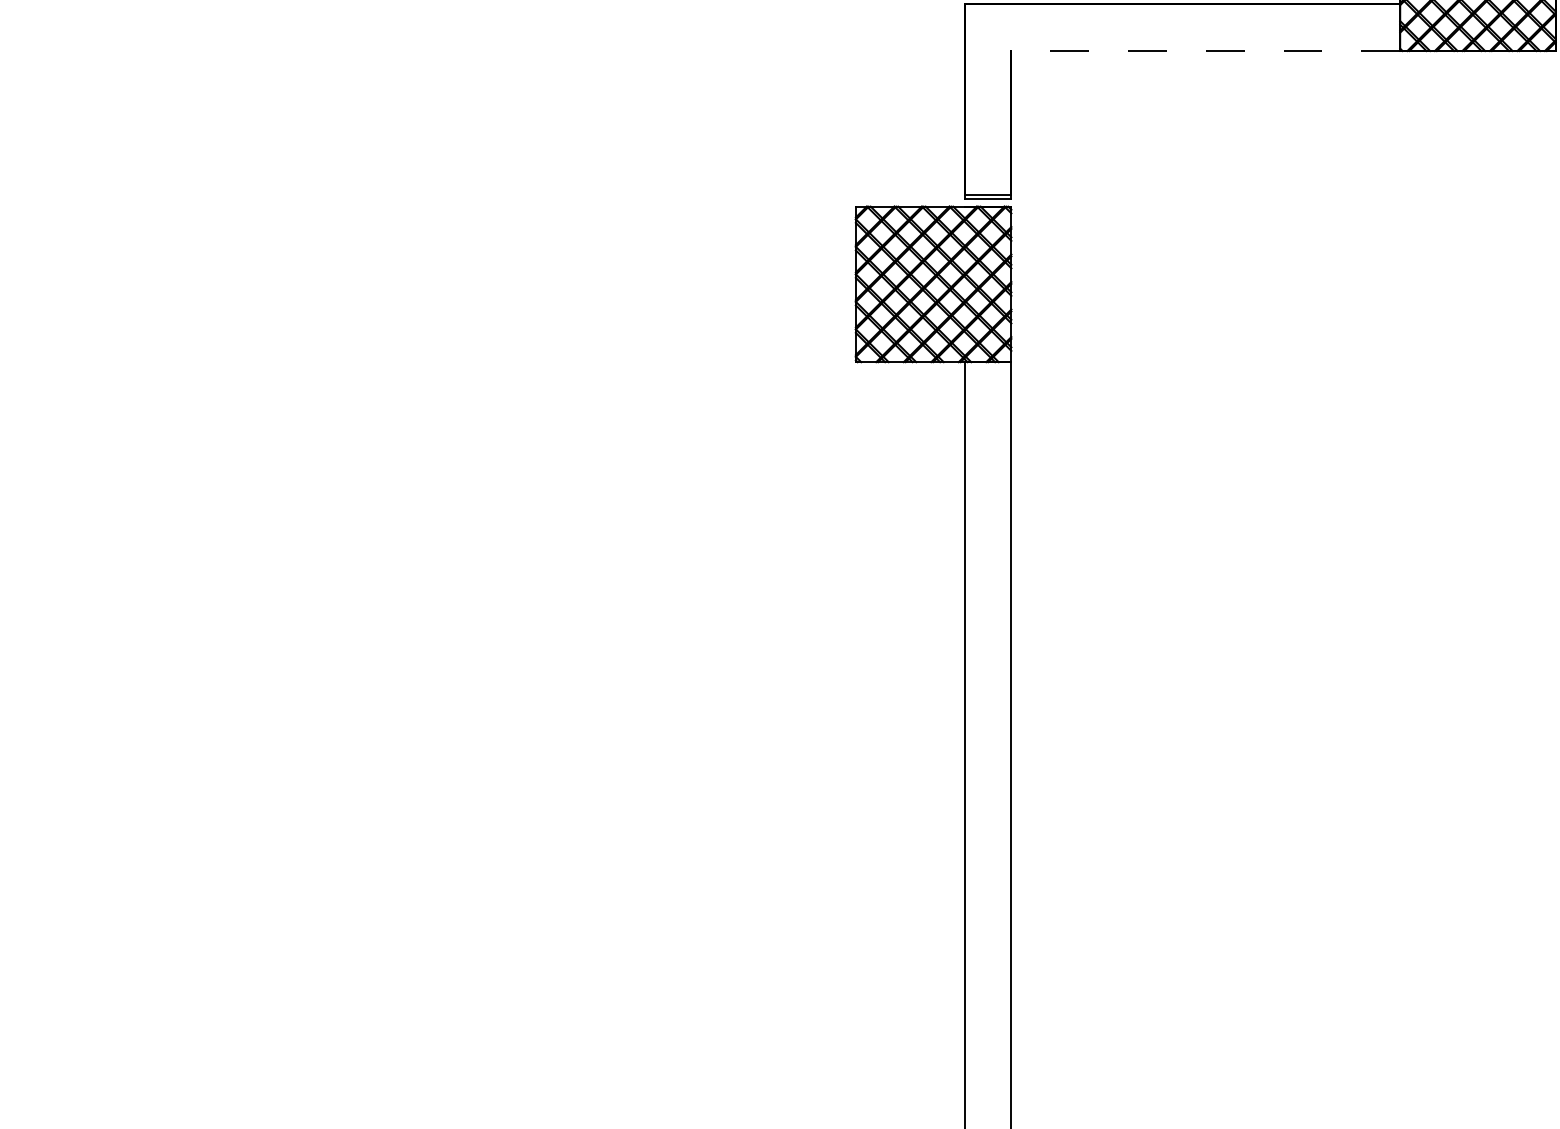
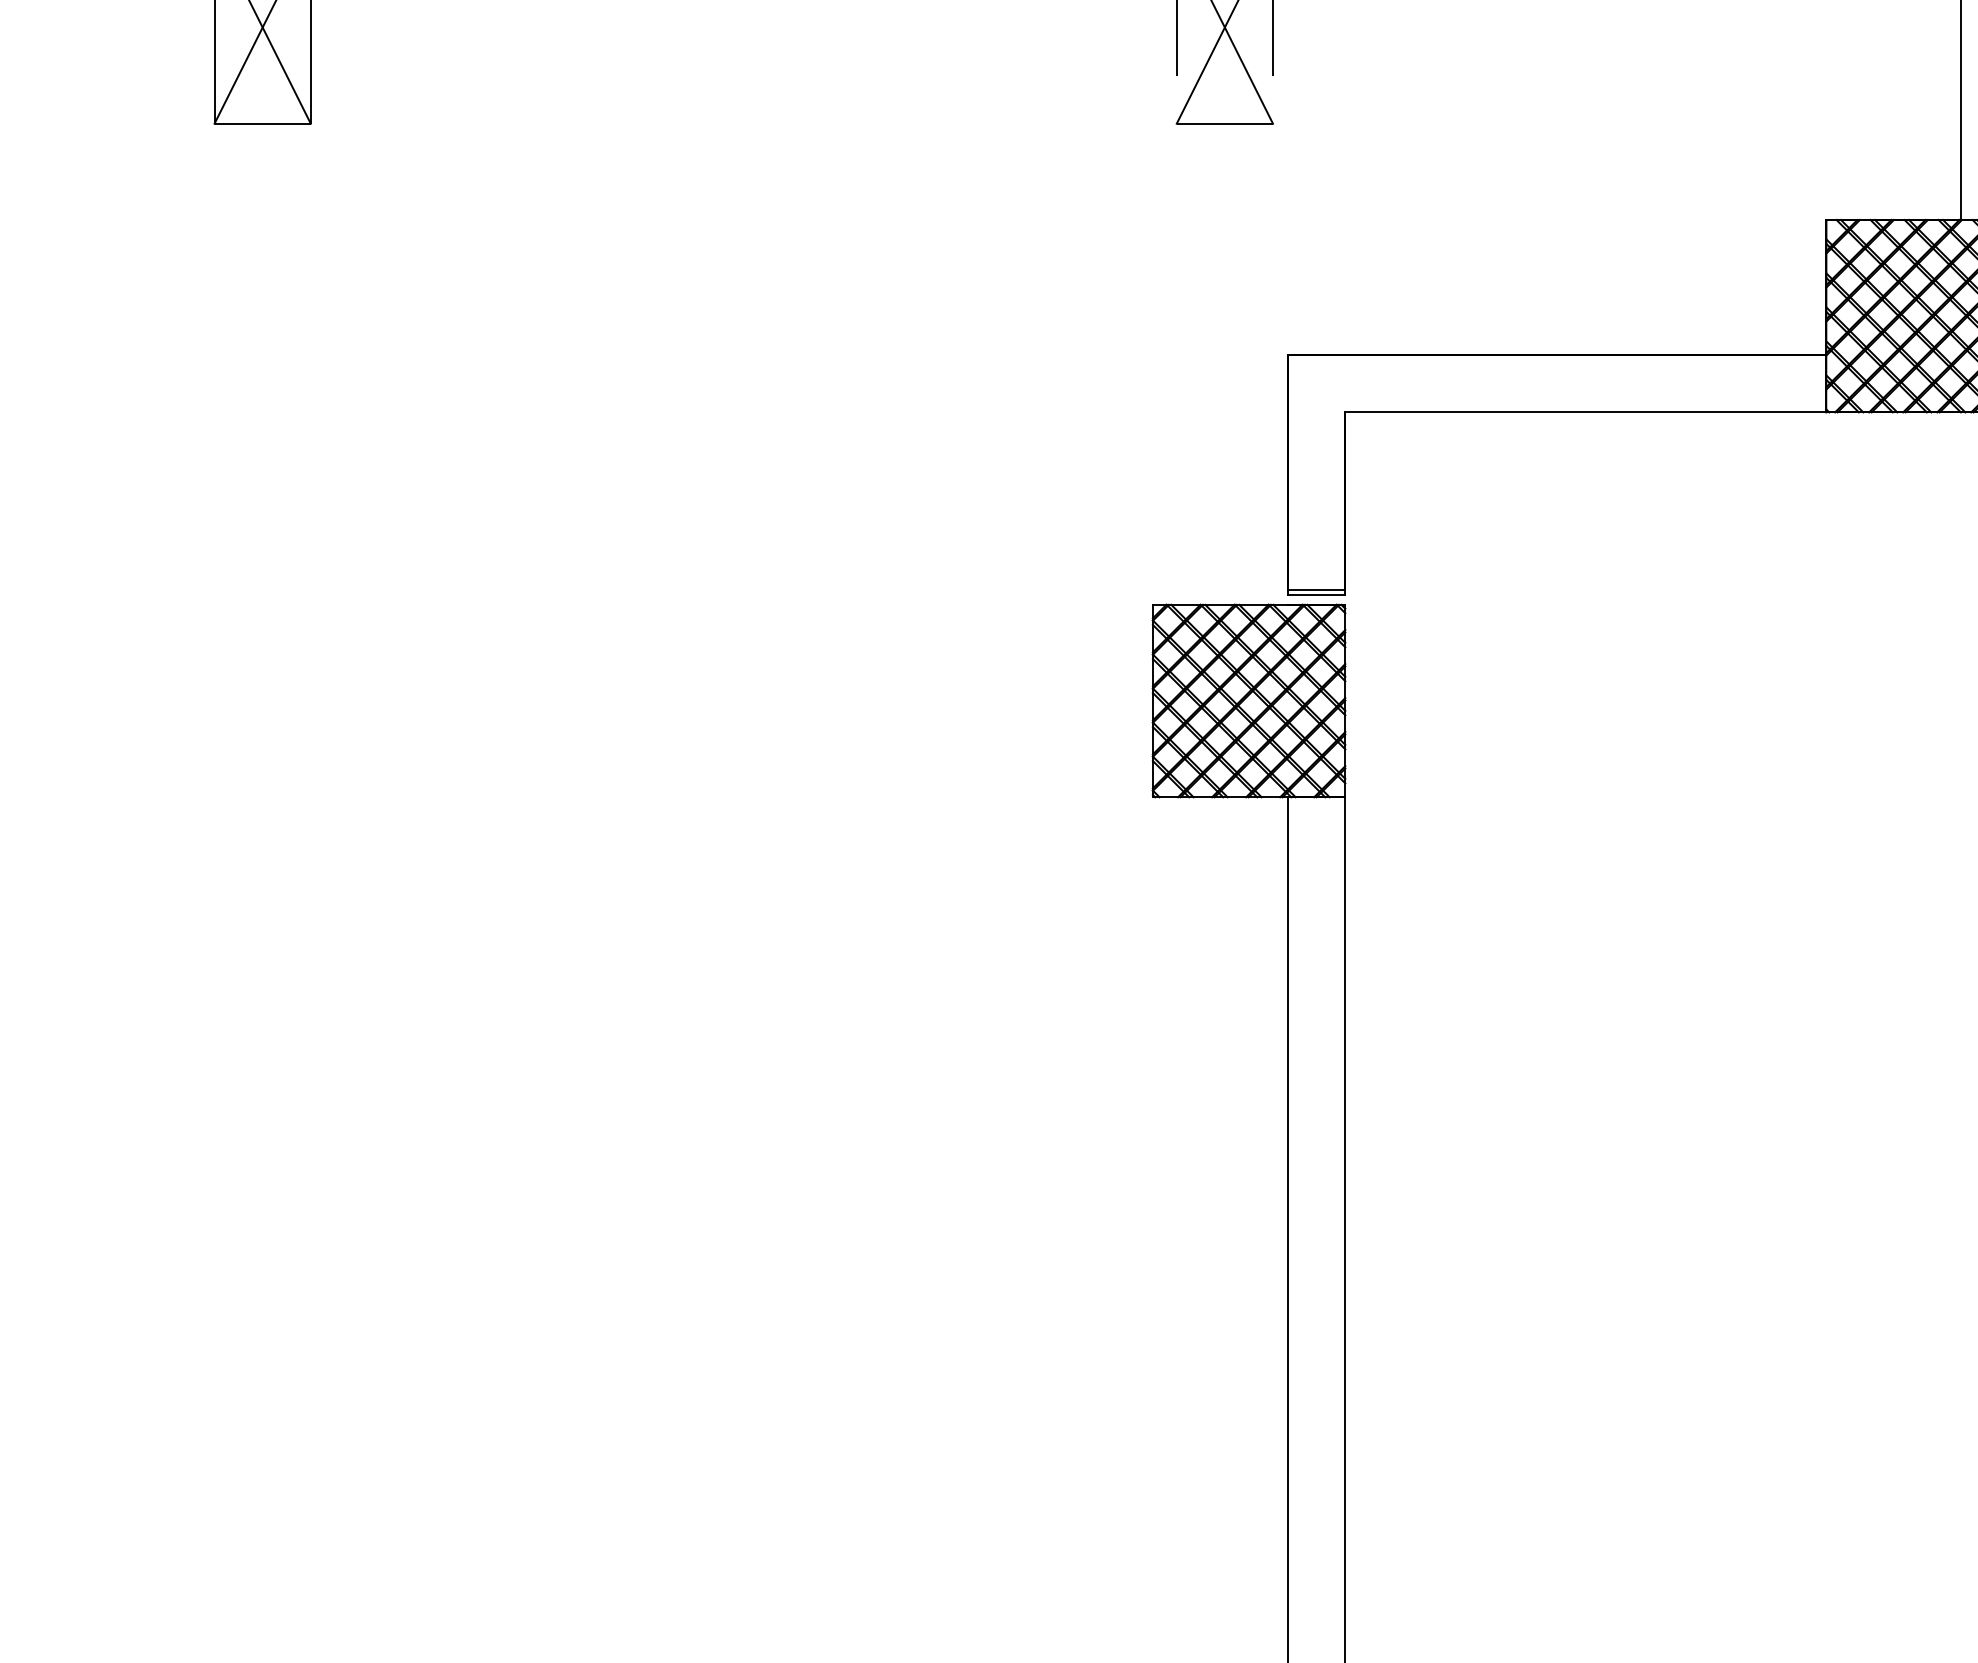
line: (1205, 51) -> (1585, 412), dashed -> solid

